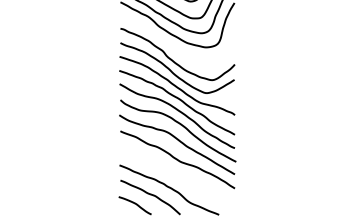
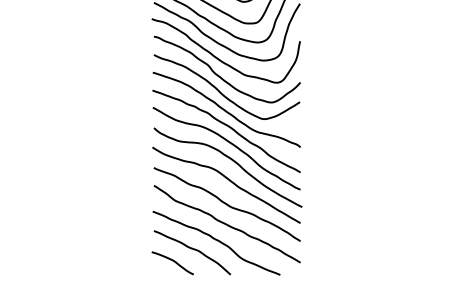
curve: (171, 45) -> (219, 58), added
curve: (177, 175) -> (226, 224), added

